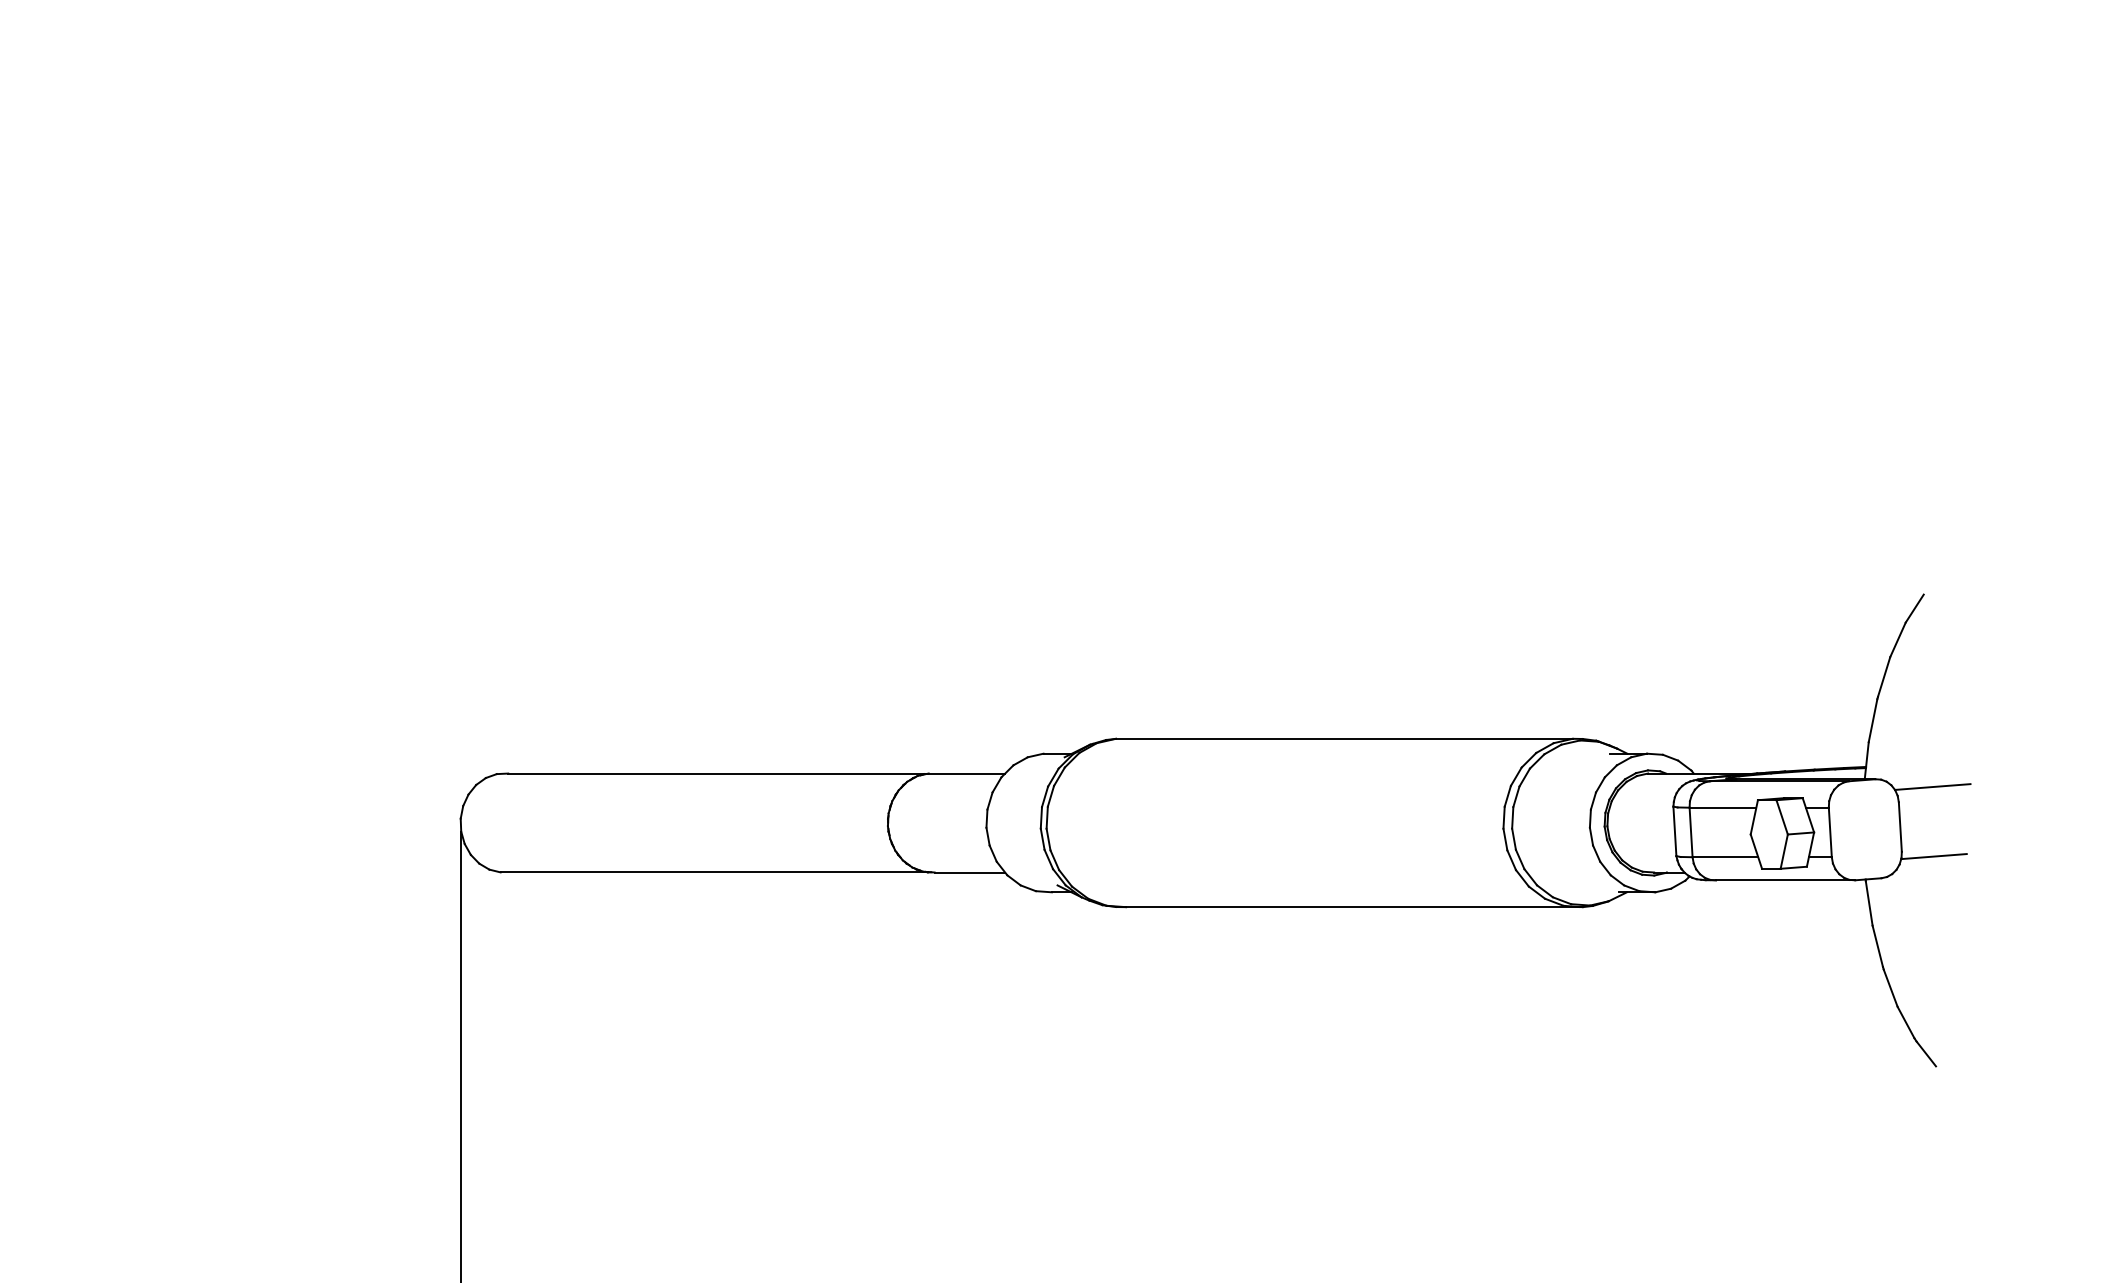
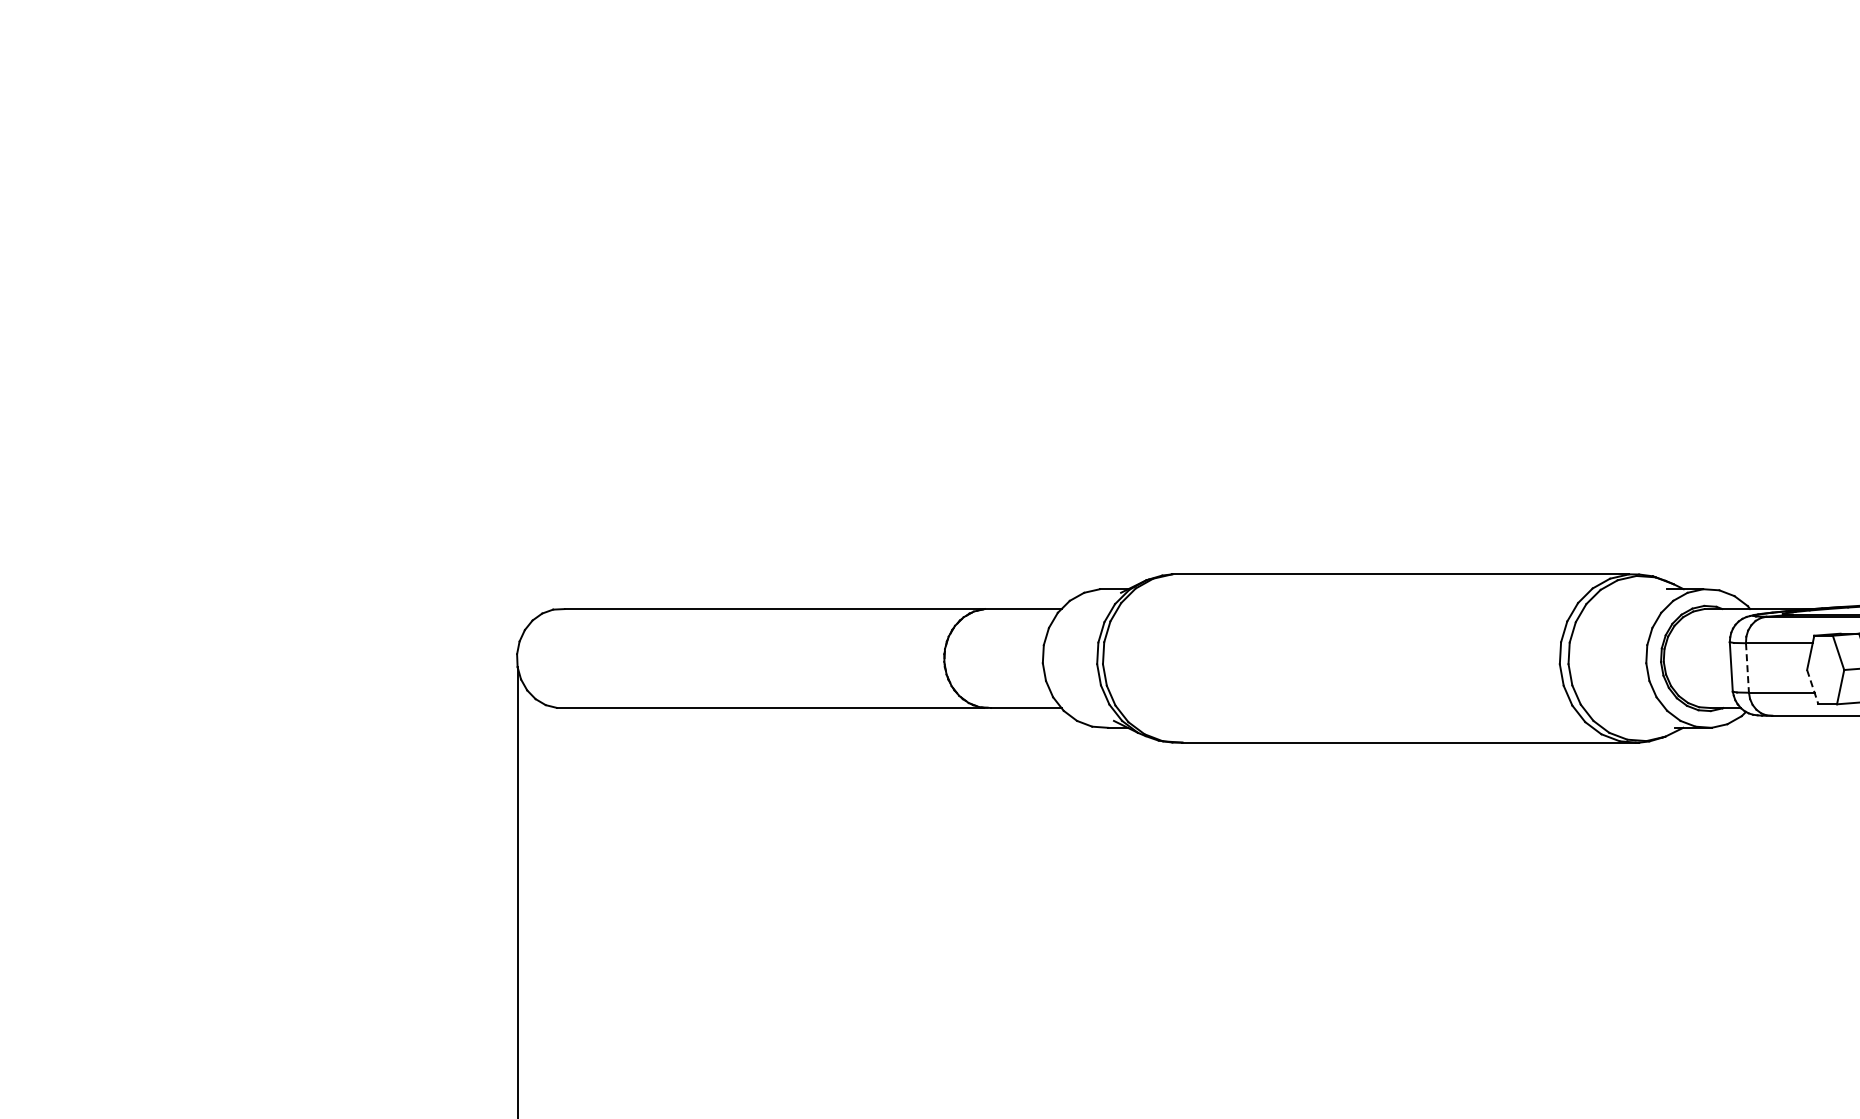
line: (1691, 832) -> (1747, 668), solid -> dashed
line: (1756, 852) -> (1812, 688), solid -> dashed

